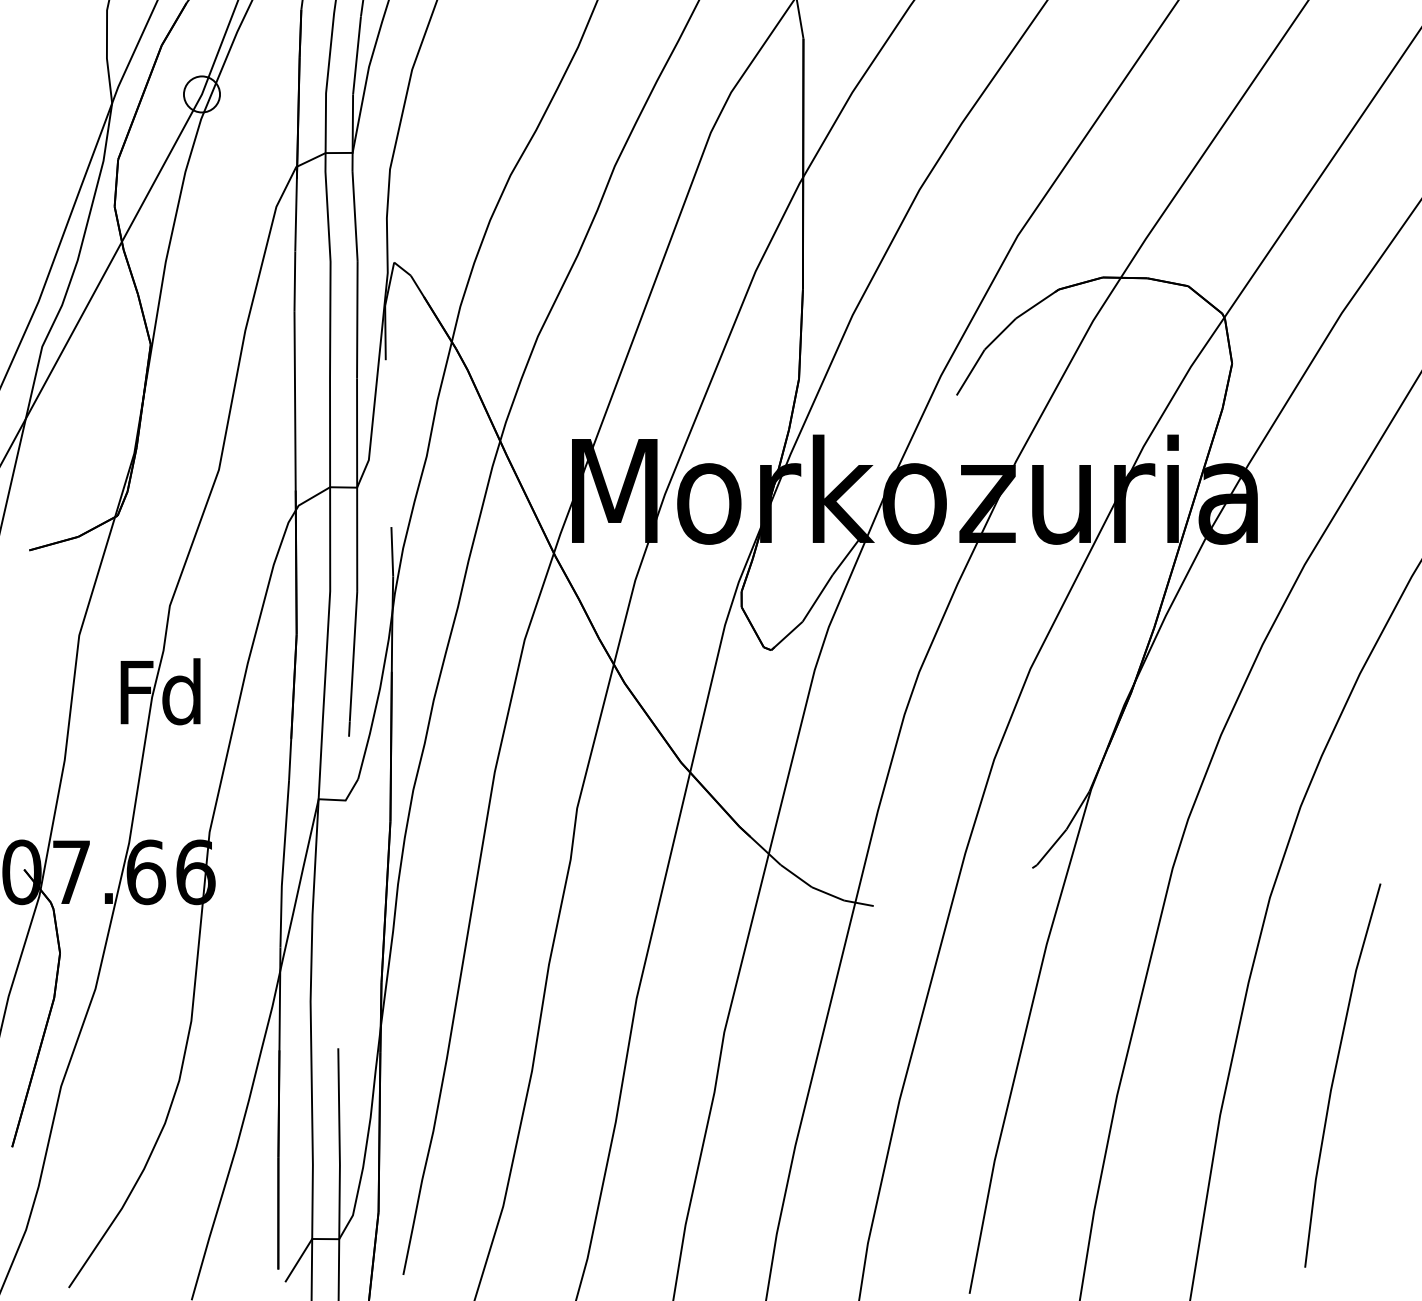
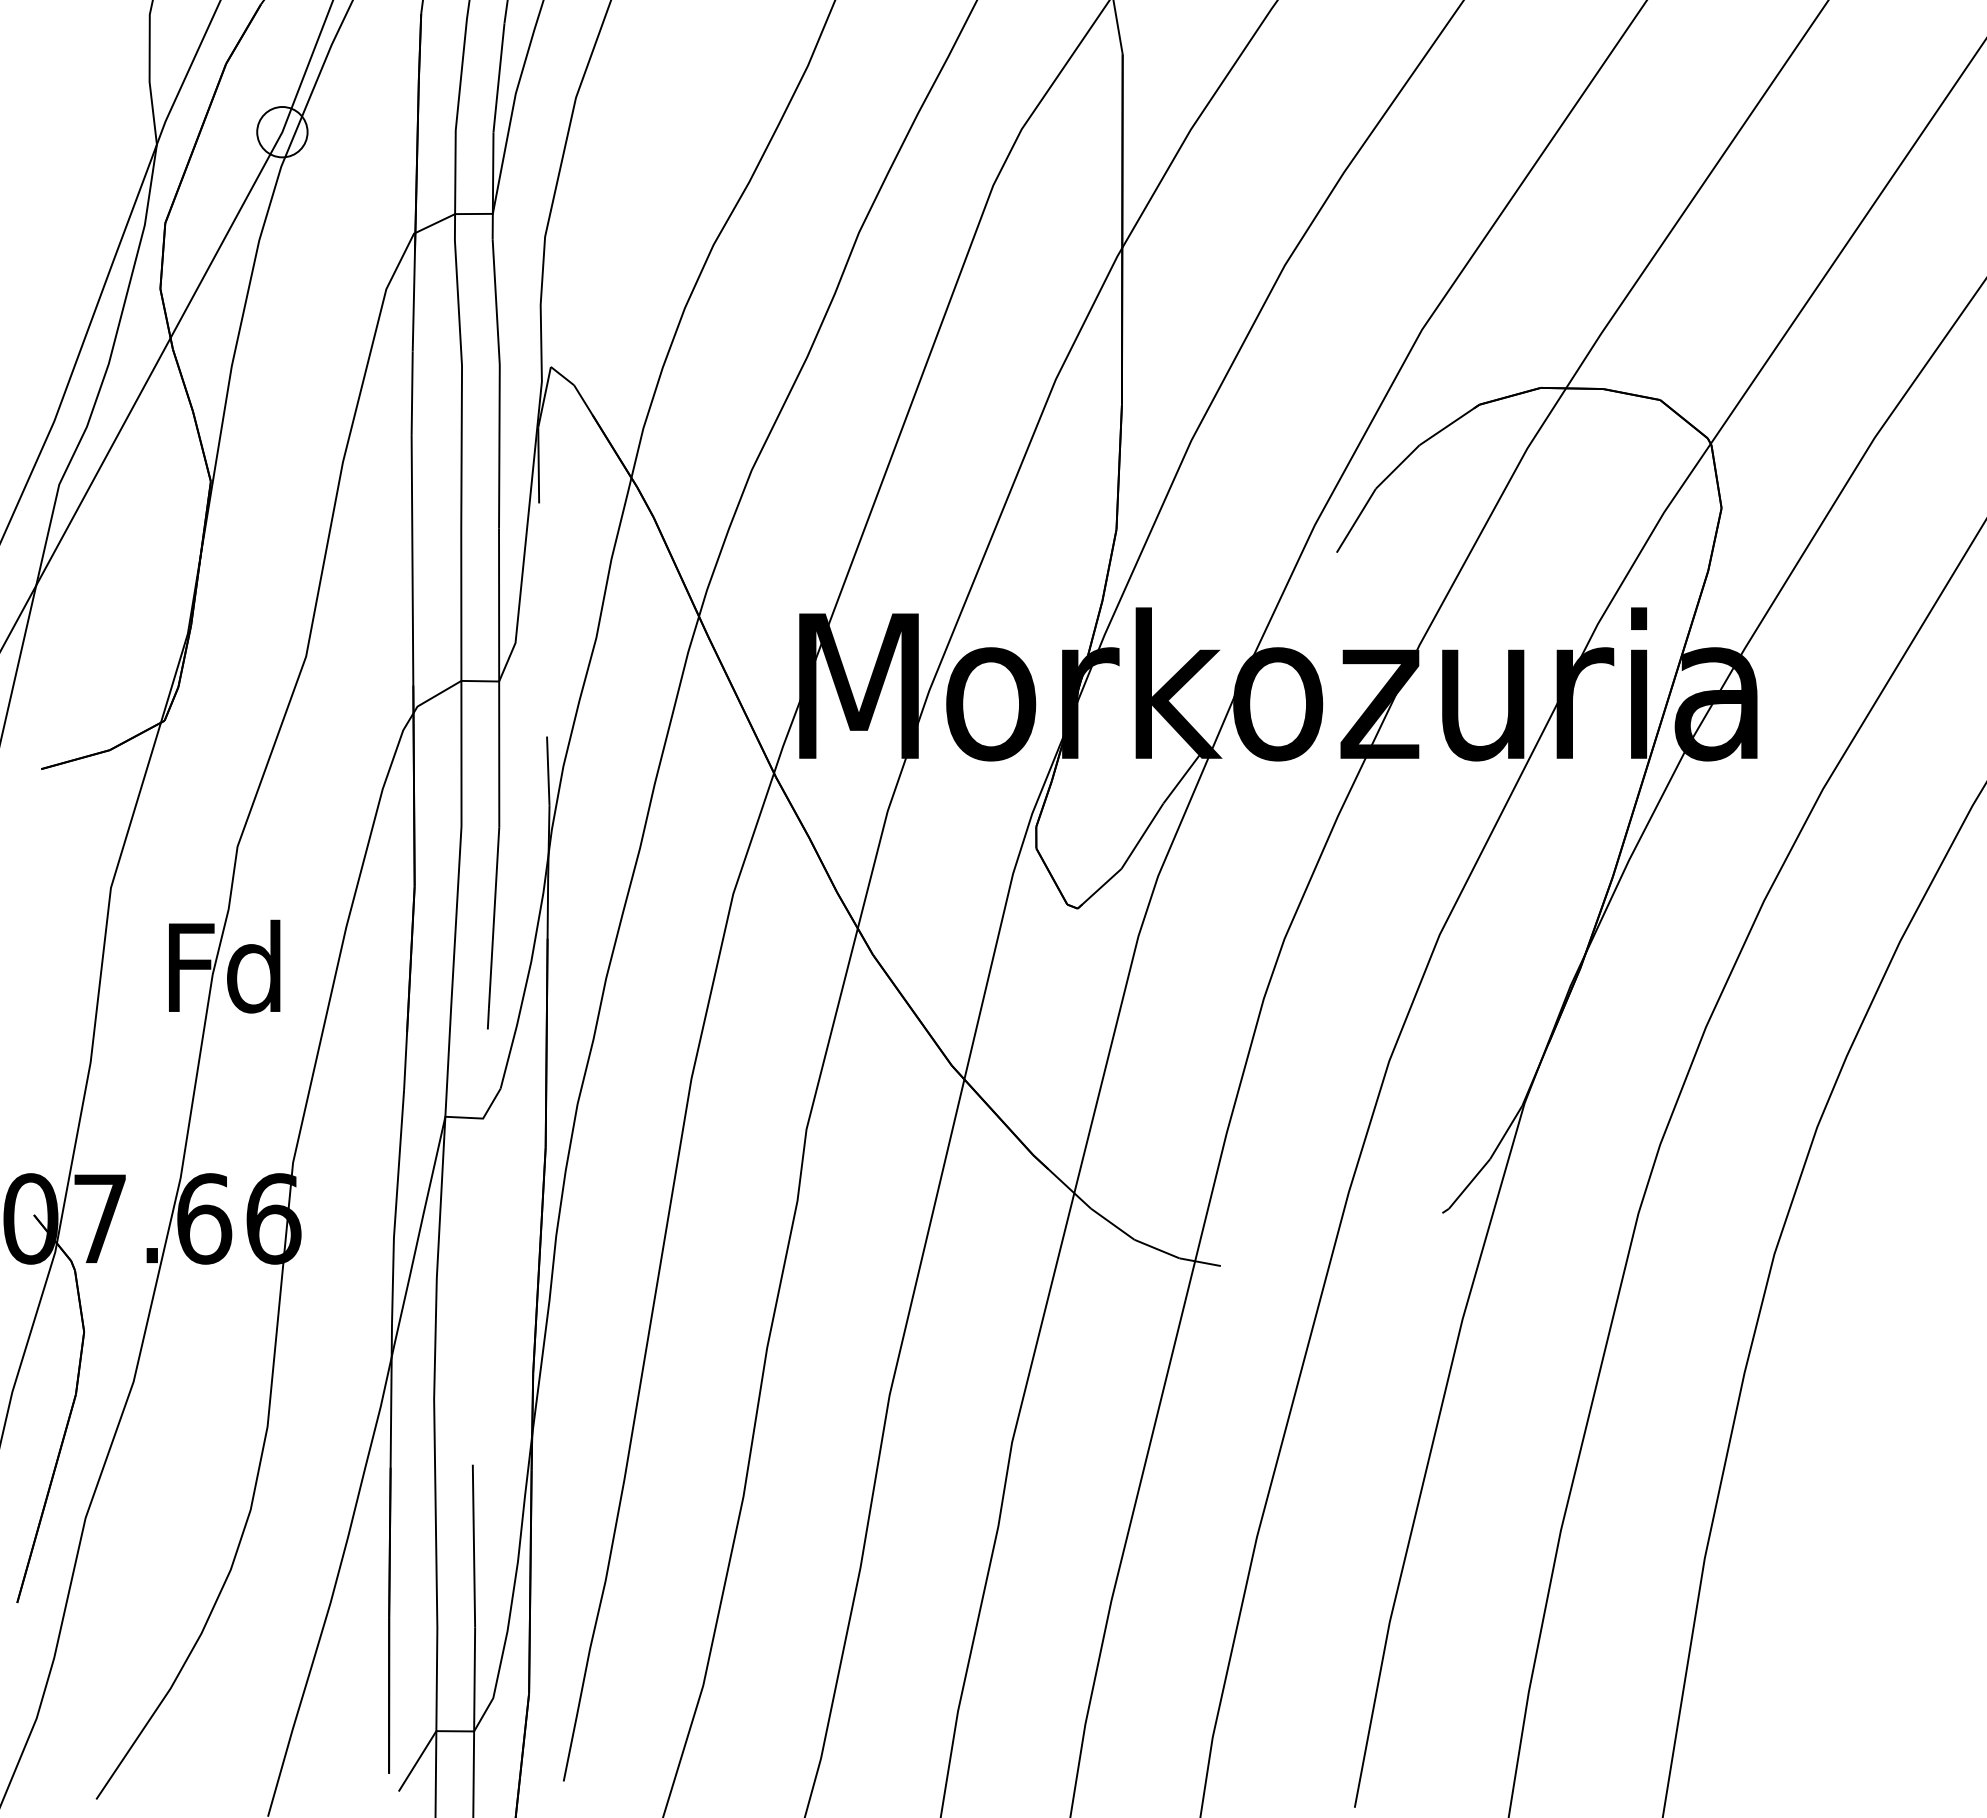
line: (1335, 1074) -> (1865, 1501), removed

